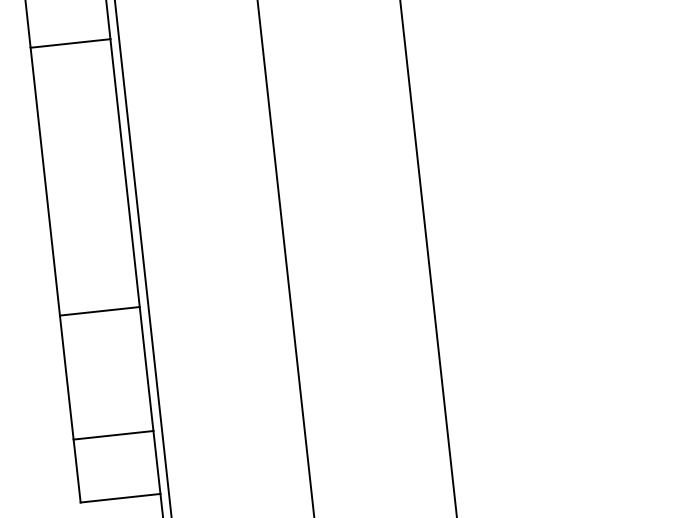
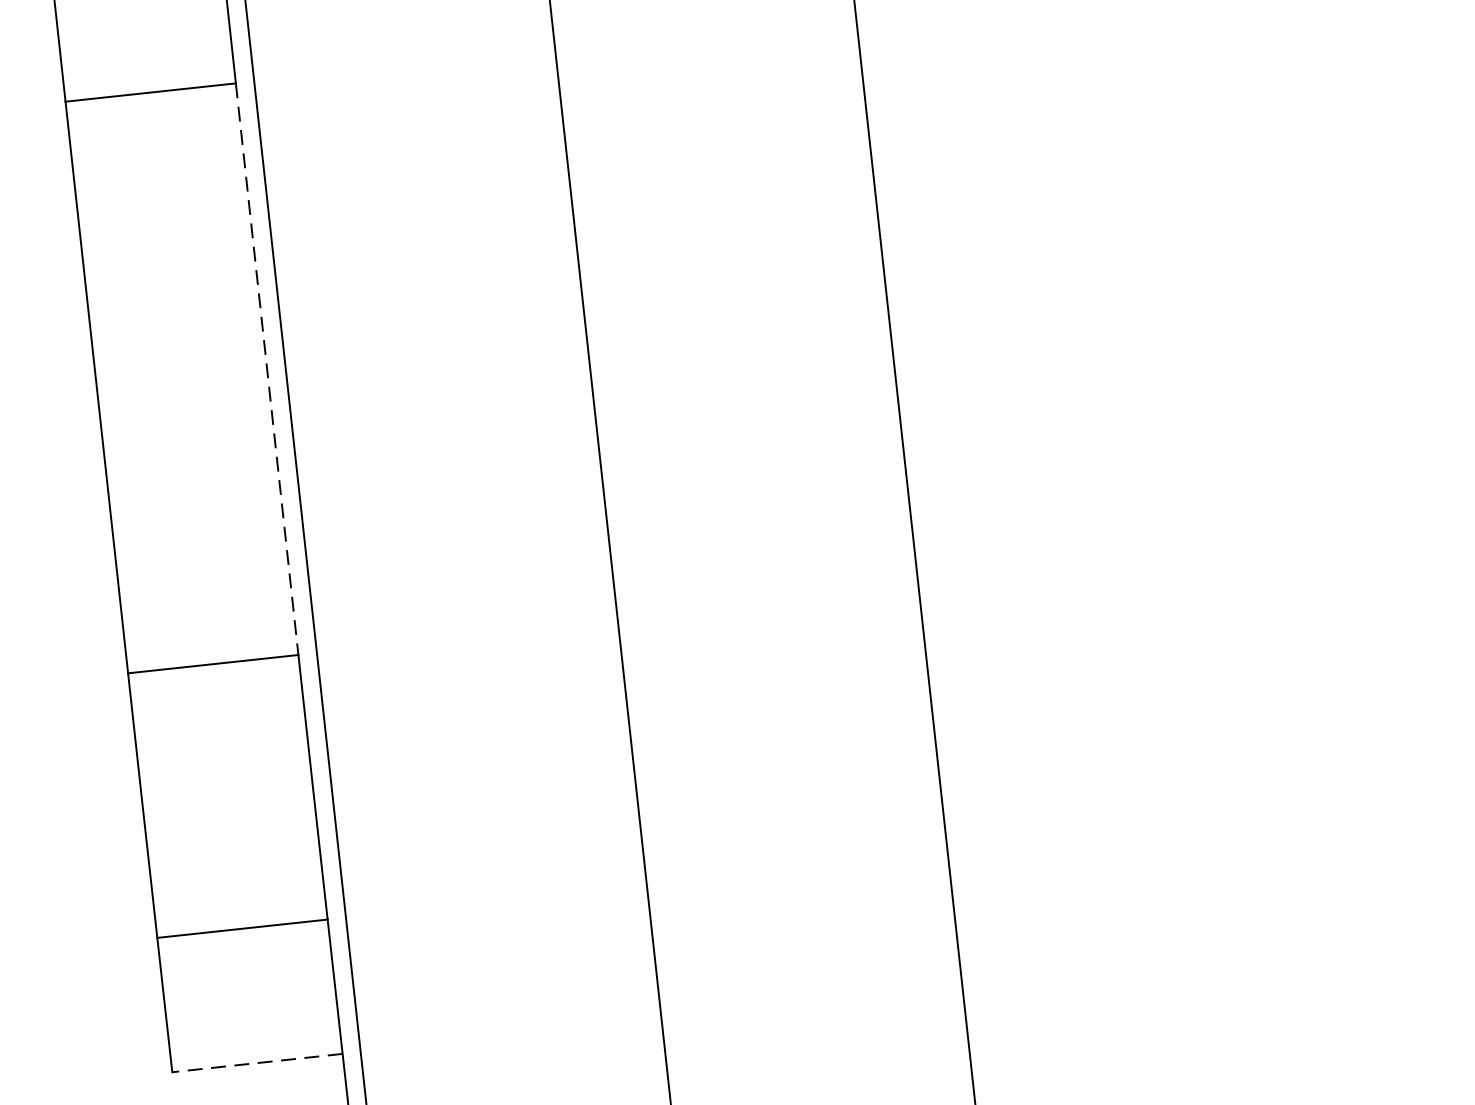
line: (125, 173) -> (267, 370), solid -> dashed
line: (120, 498) -> (257, 1063), solid -> dashed

